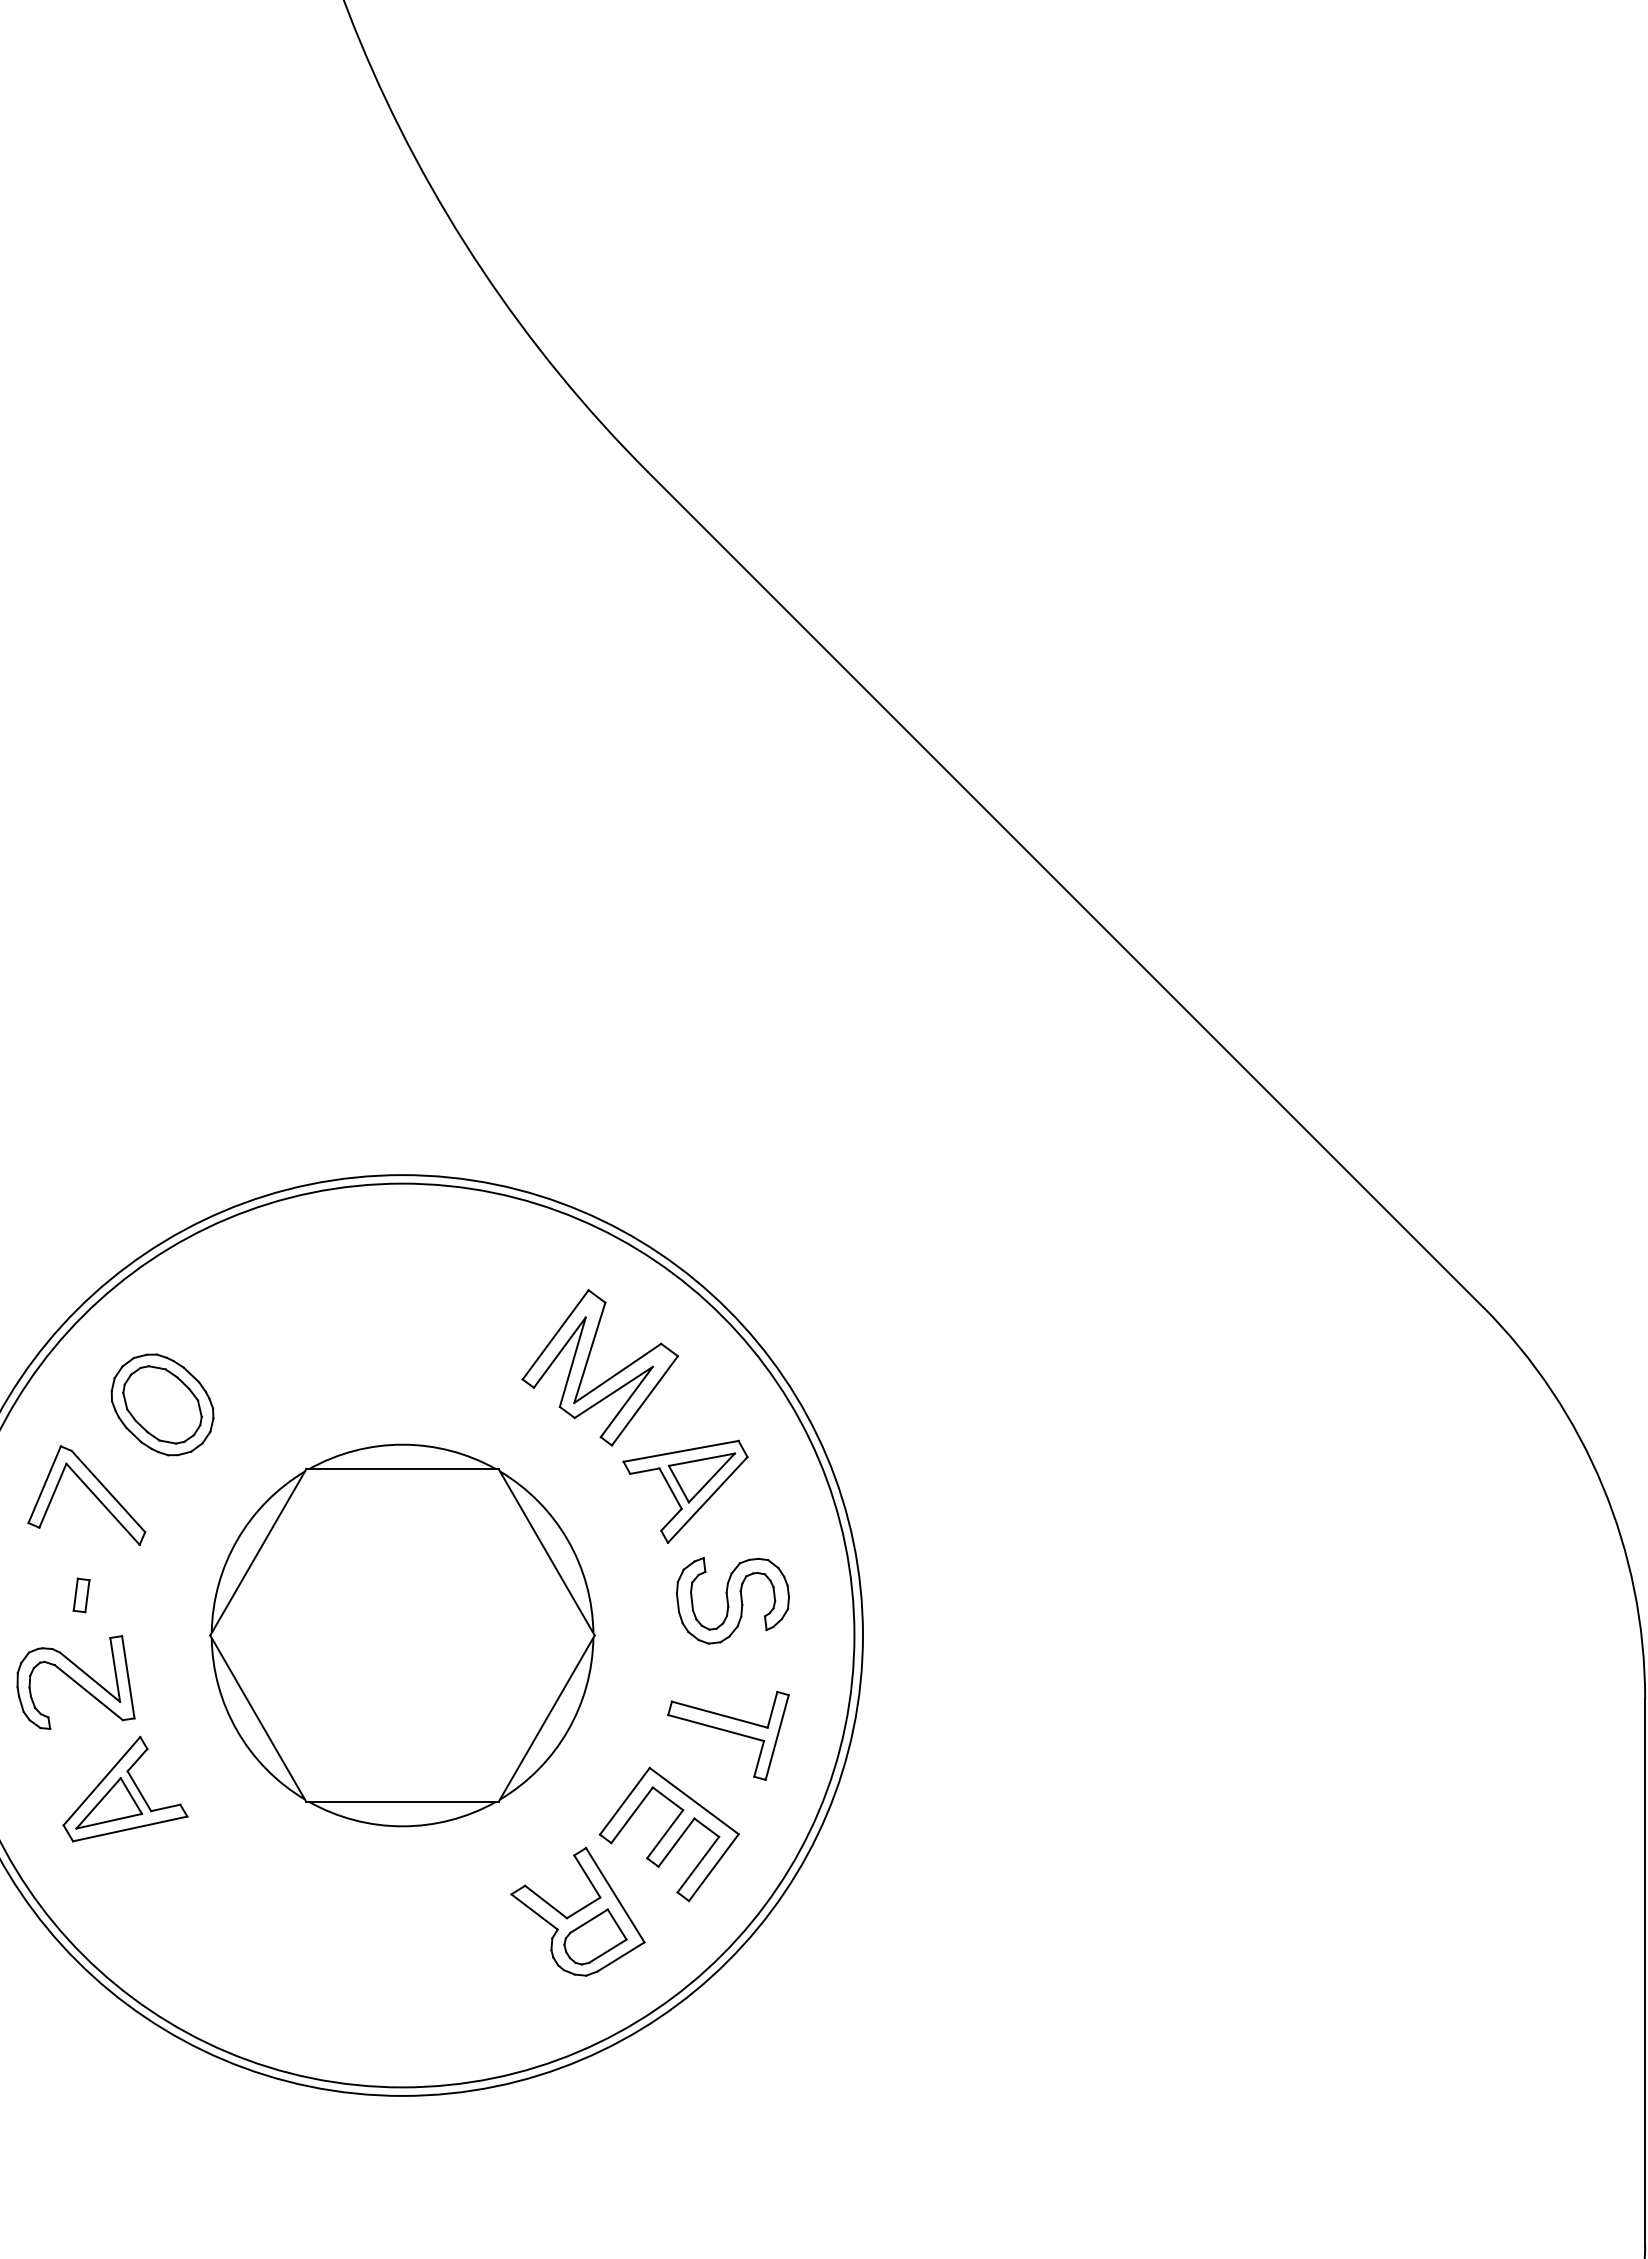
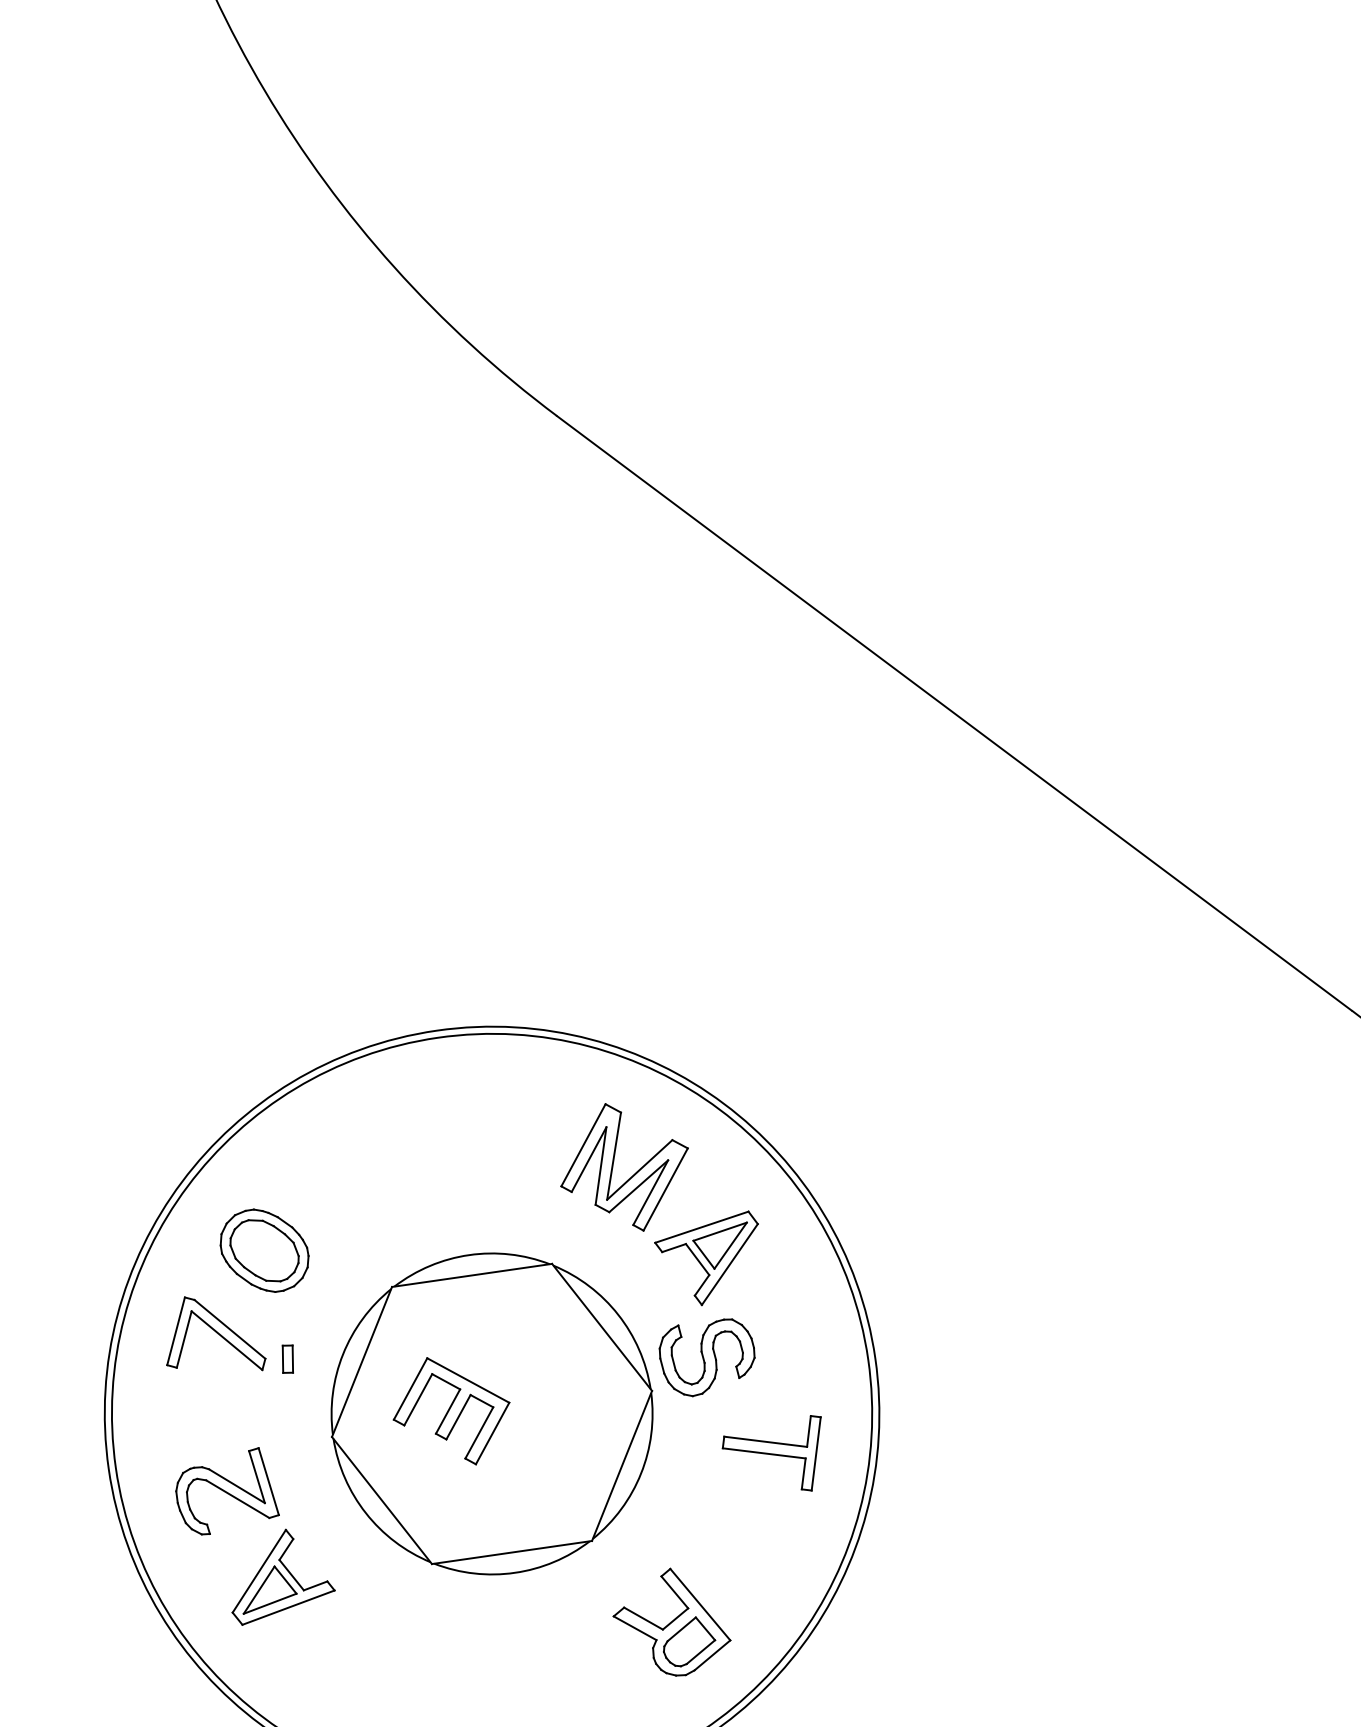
part: (81, 1595) -> (287, 1359), moved
part: (732, 1600) -> (707, 1357), moved
part: (668, 1834) -> (450, 1411), moved

